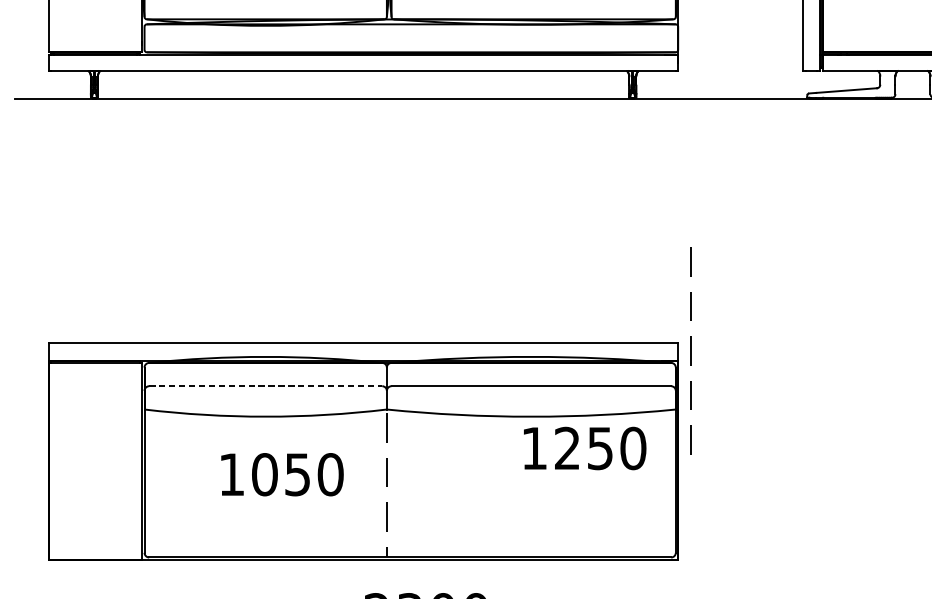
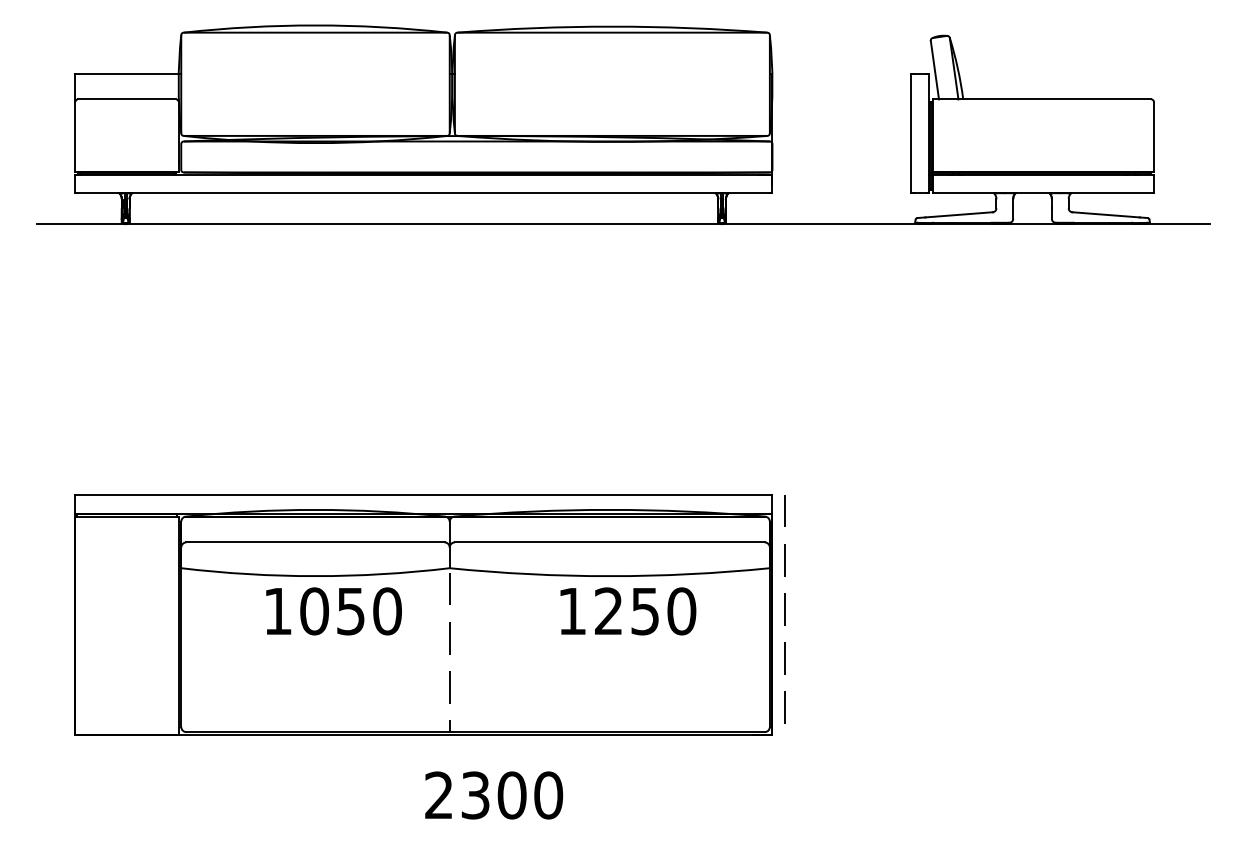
line: (689, 351) -> (784, 609), moved
line: (266, 386) -> (316, 542), dashed -> solid
text: (585, 448) -> (628, 611), moved
text: (281, 474) -> (333, 611), moved

